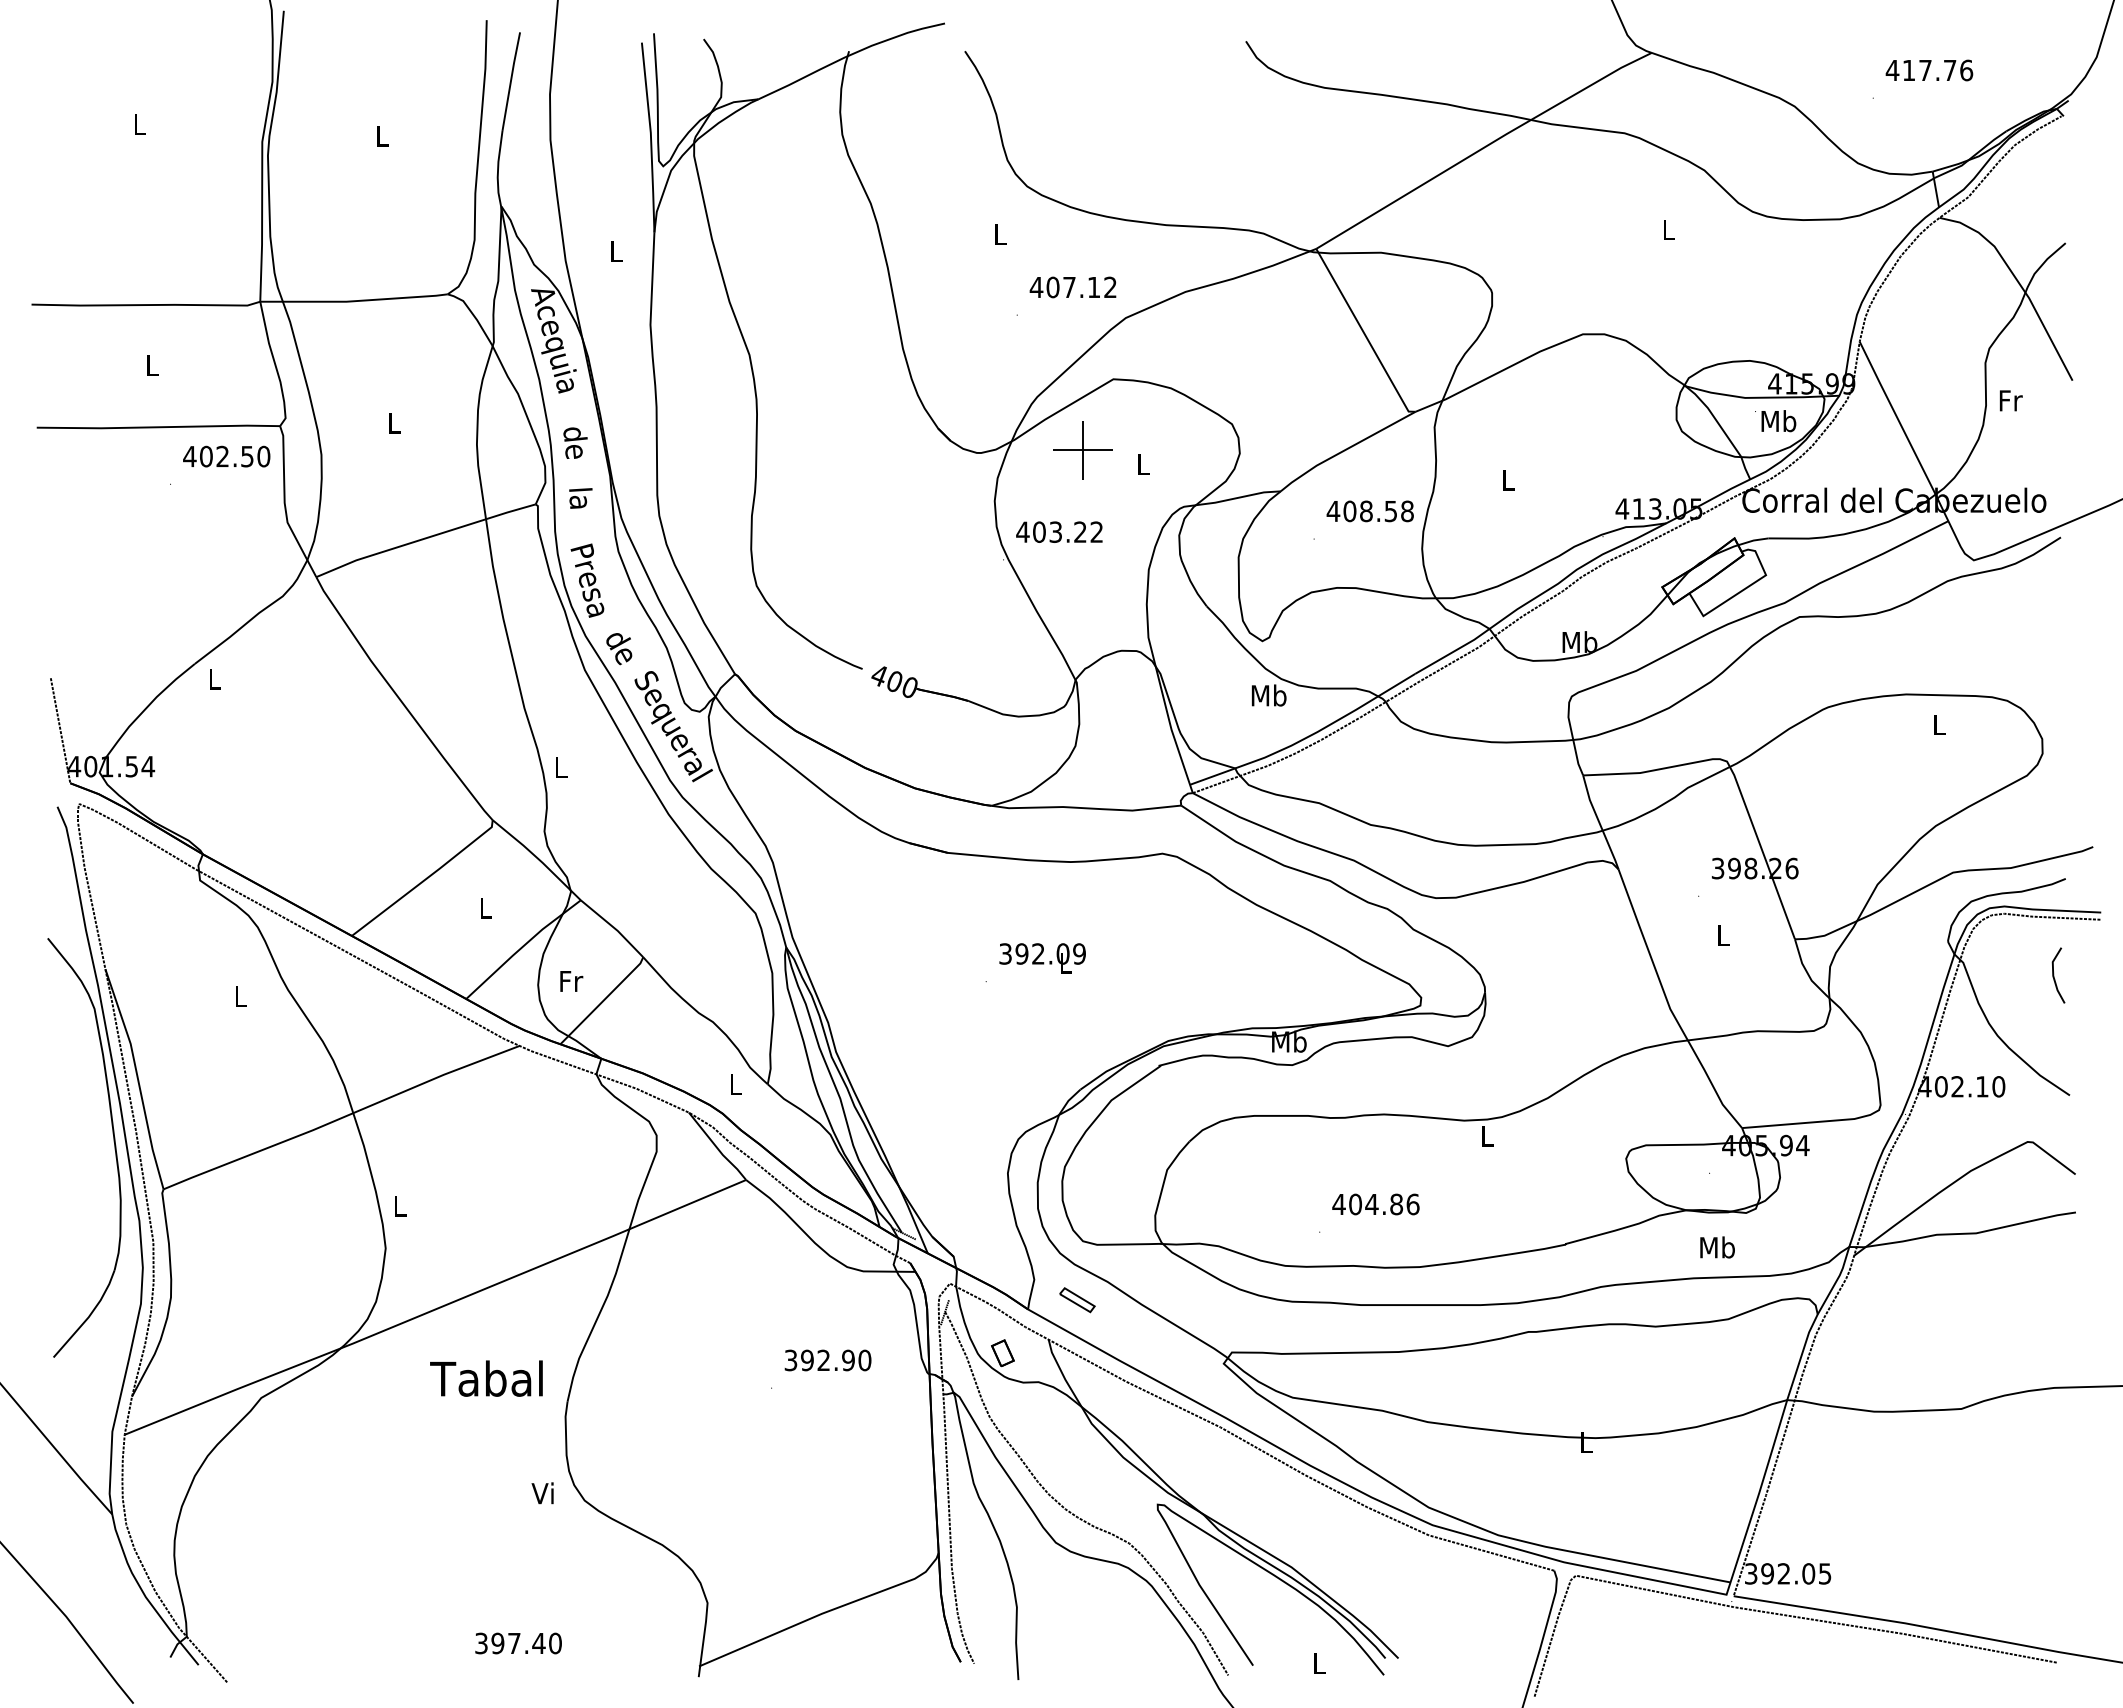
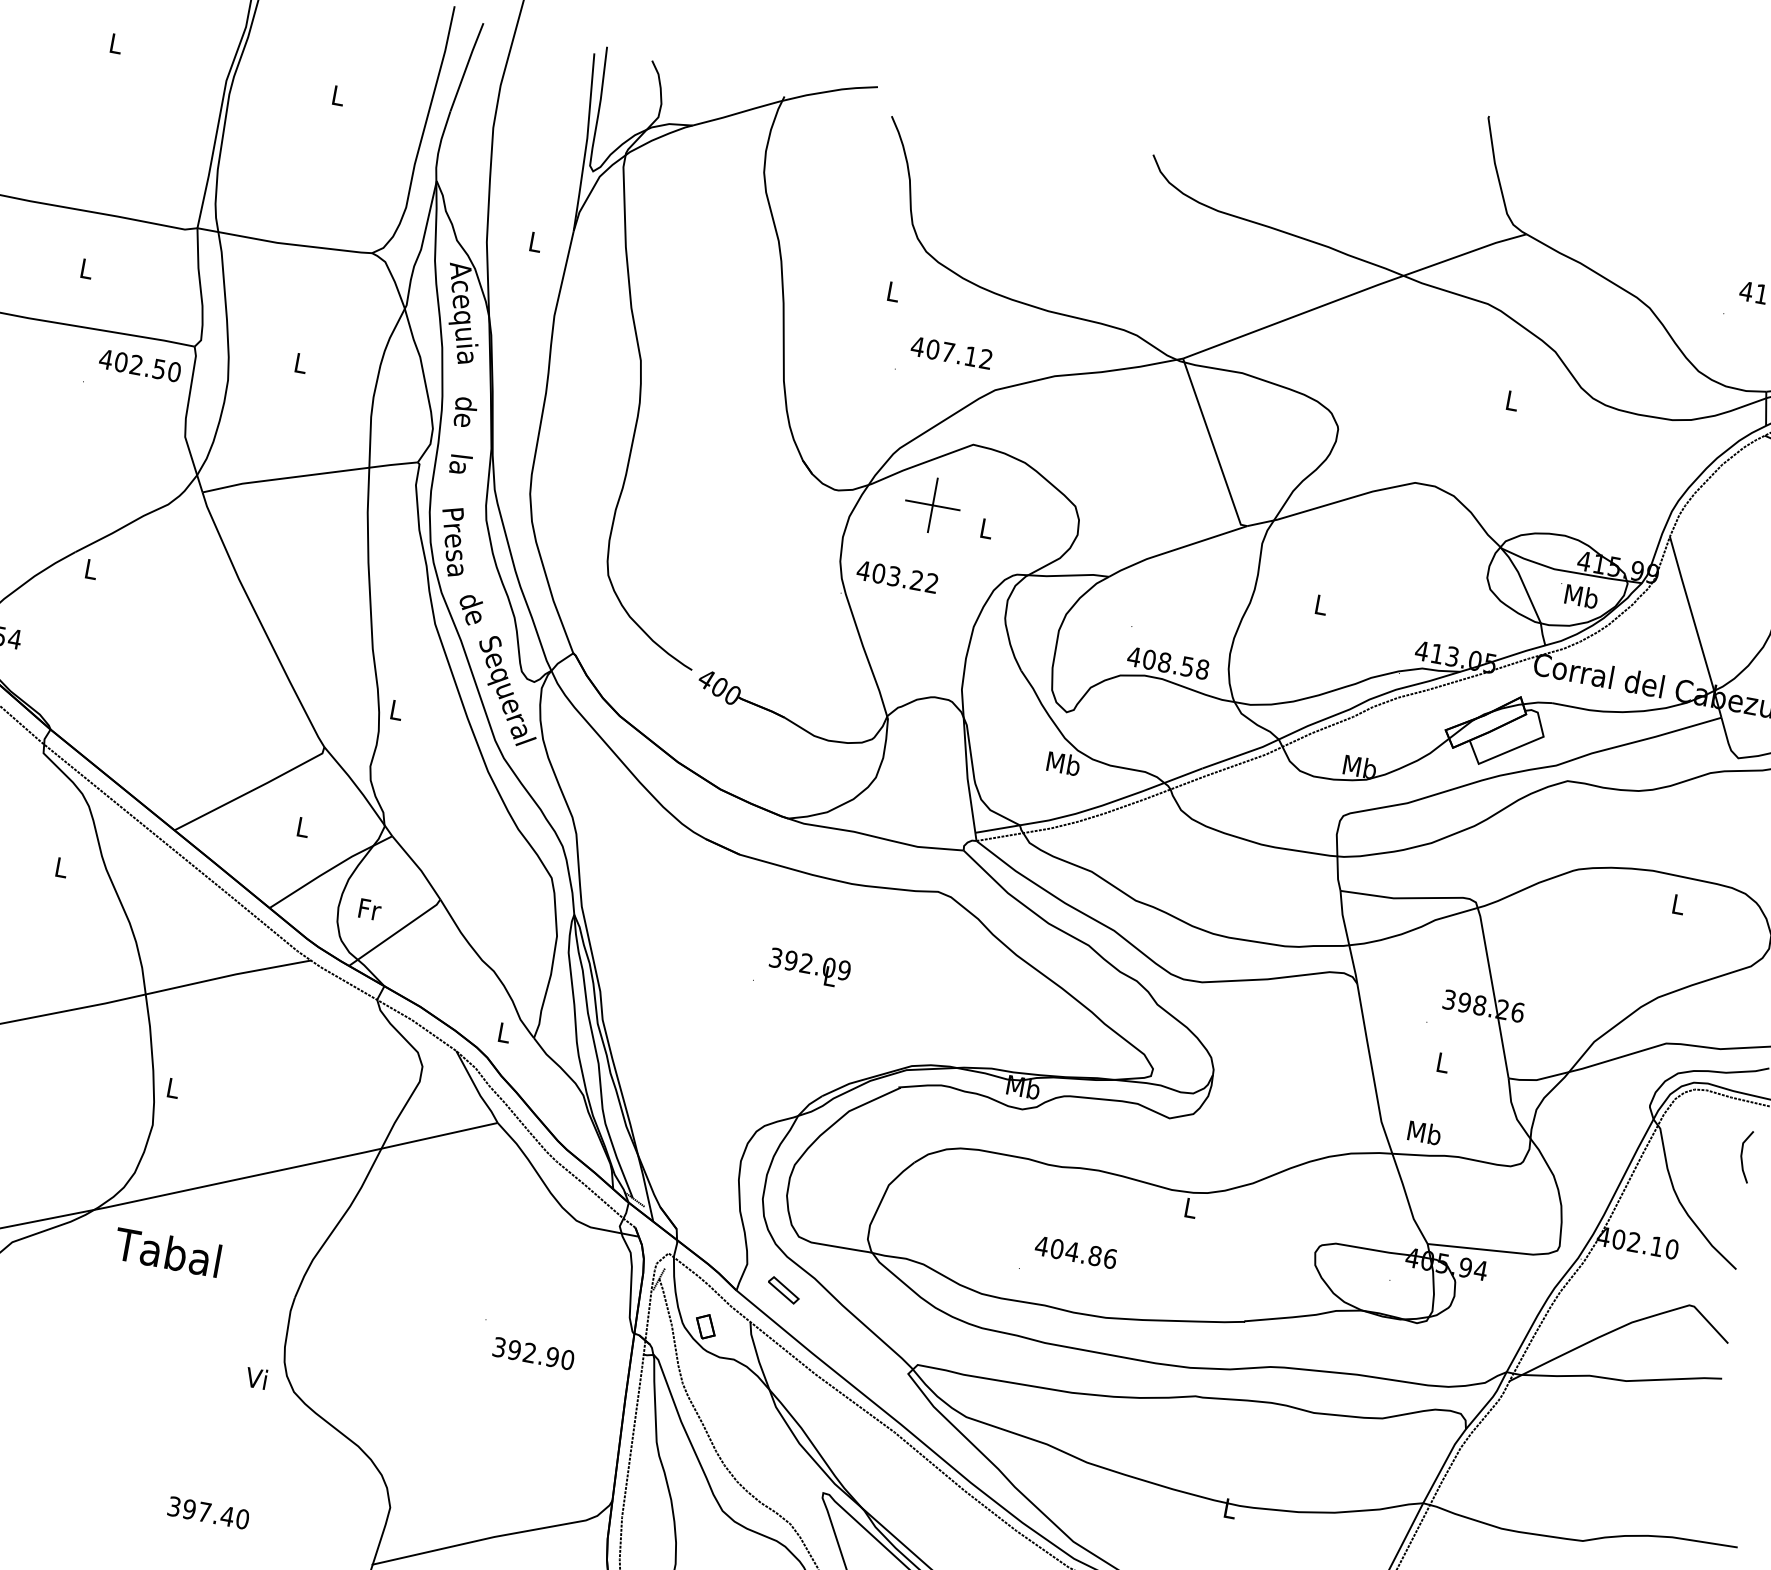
text: (1369, 511) -> (1167, 663), moved
text: (1717, 1247) -> (1424, 1132), moved
text: (827, 1360) -> (533, 1353), moved
text: (486, 1378) -> (167, 1252), moved

